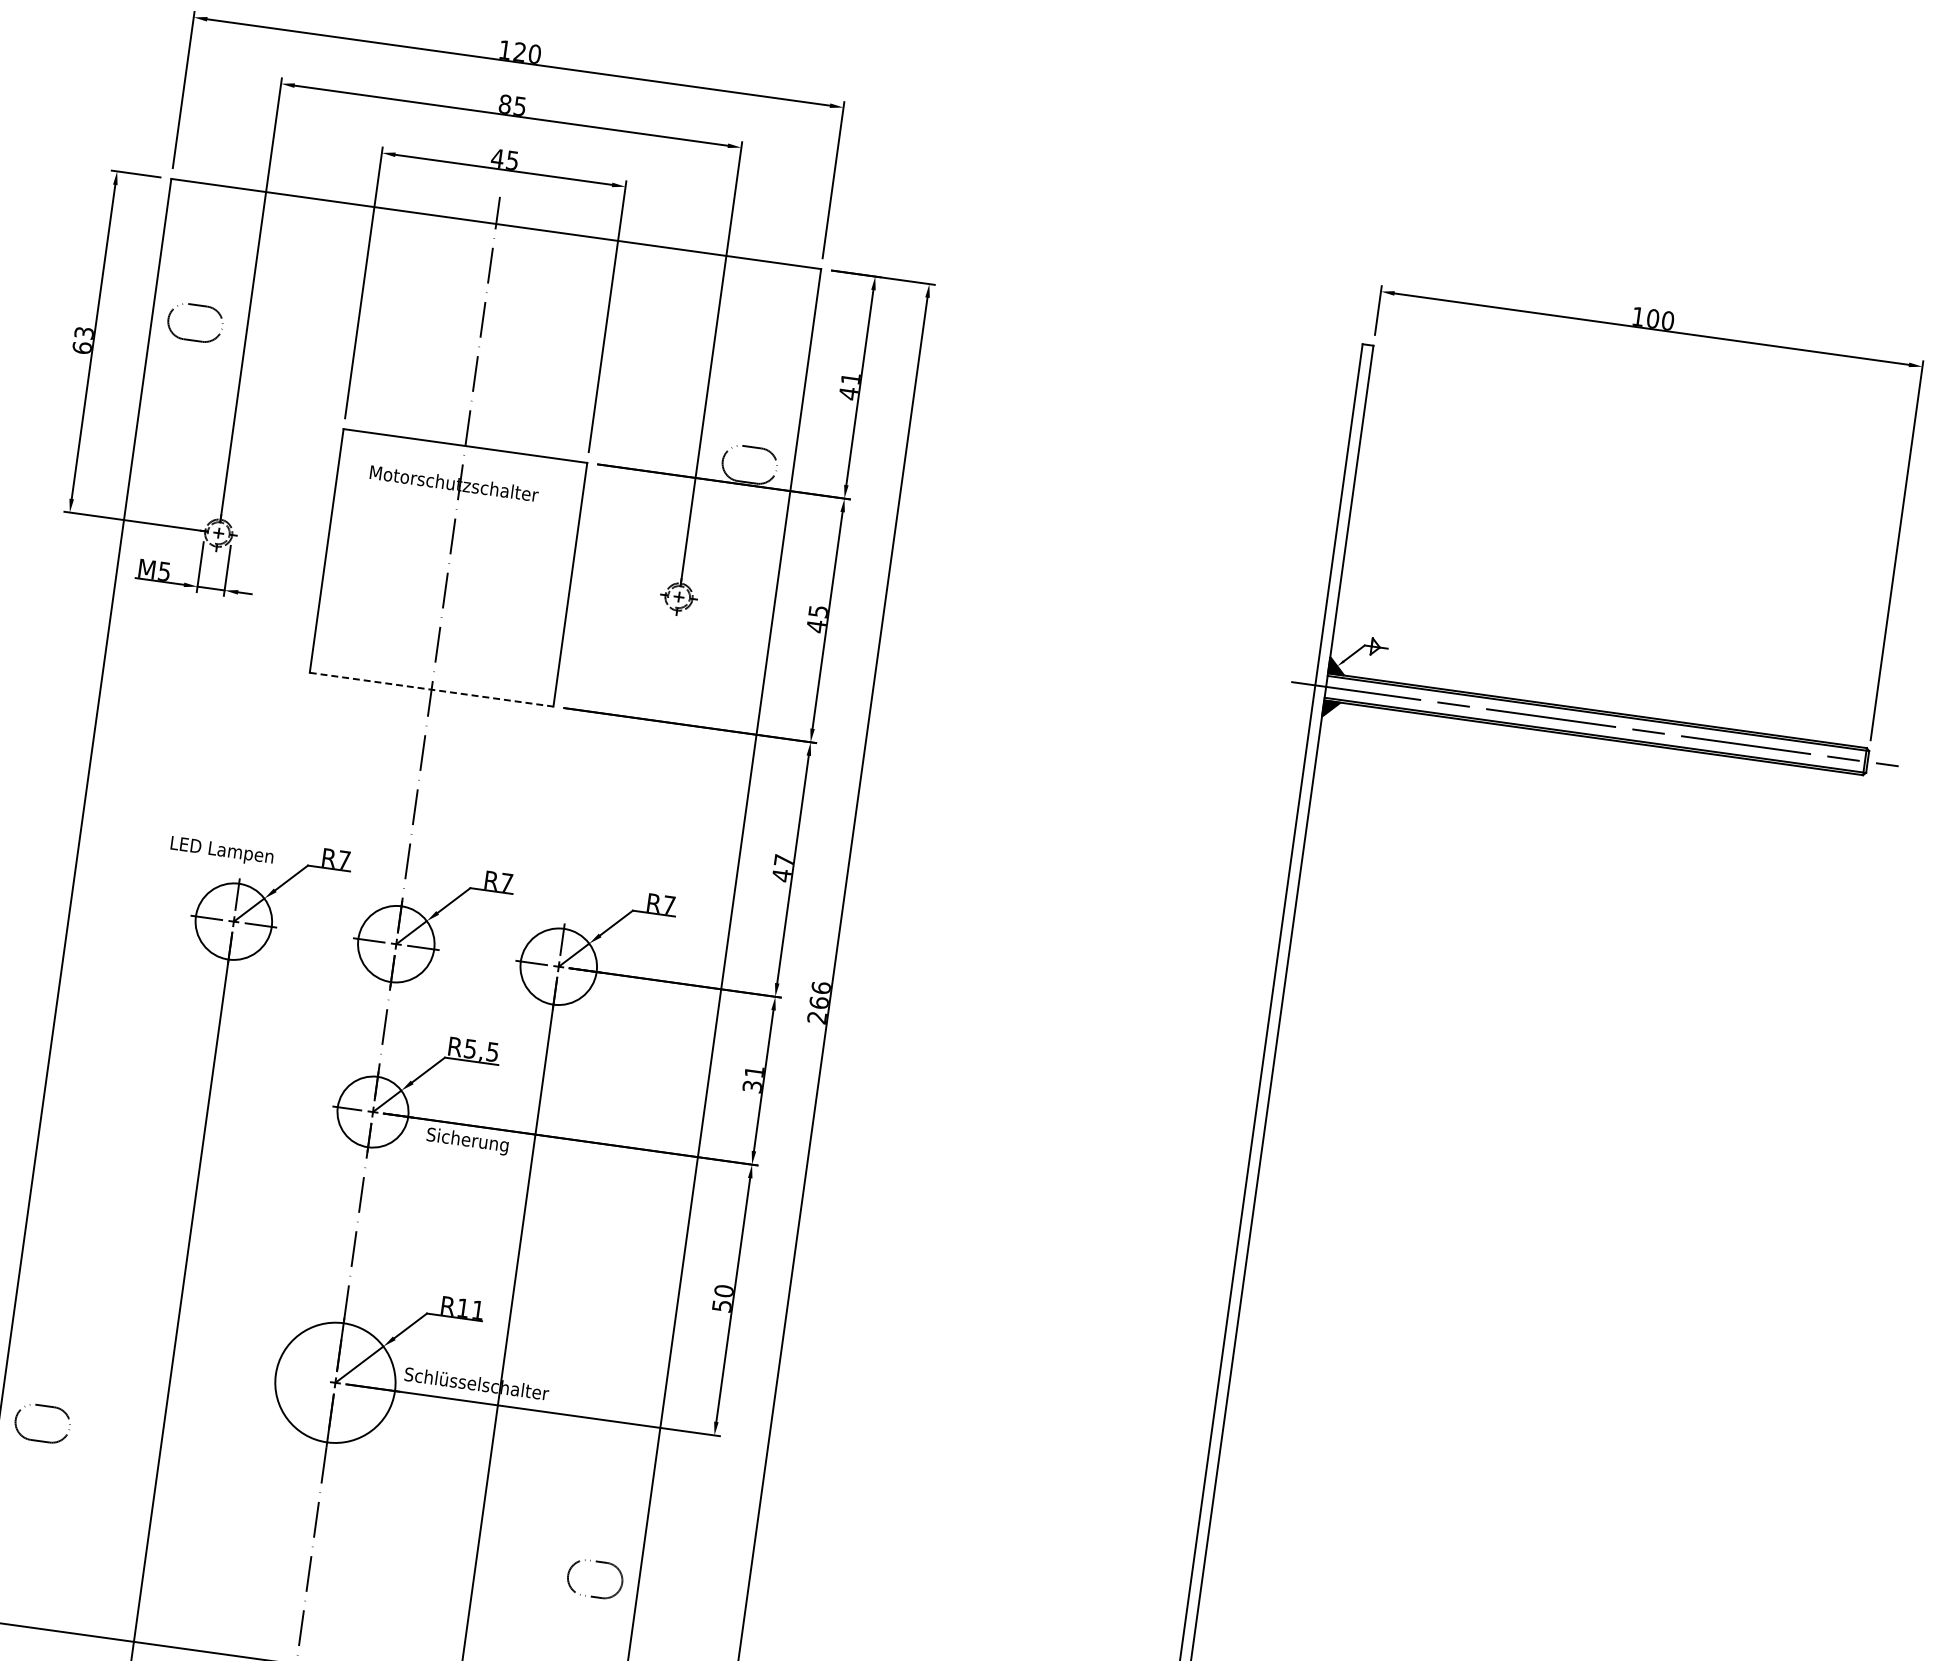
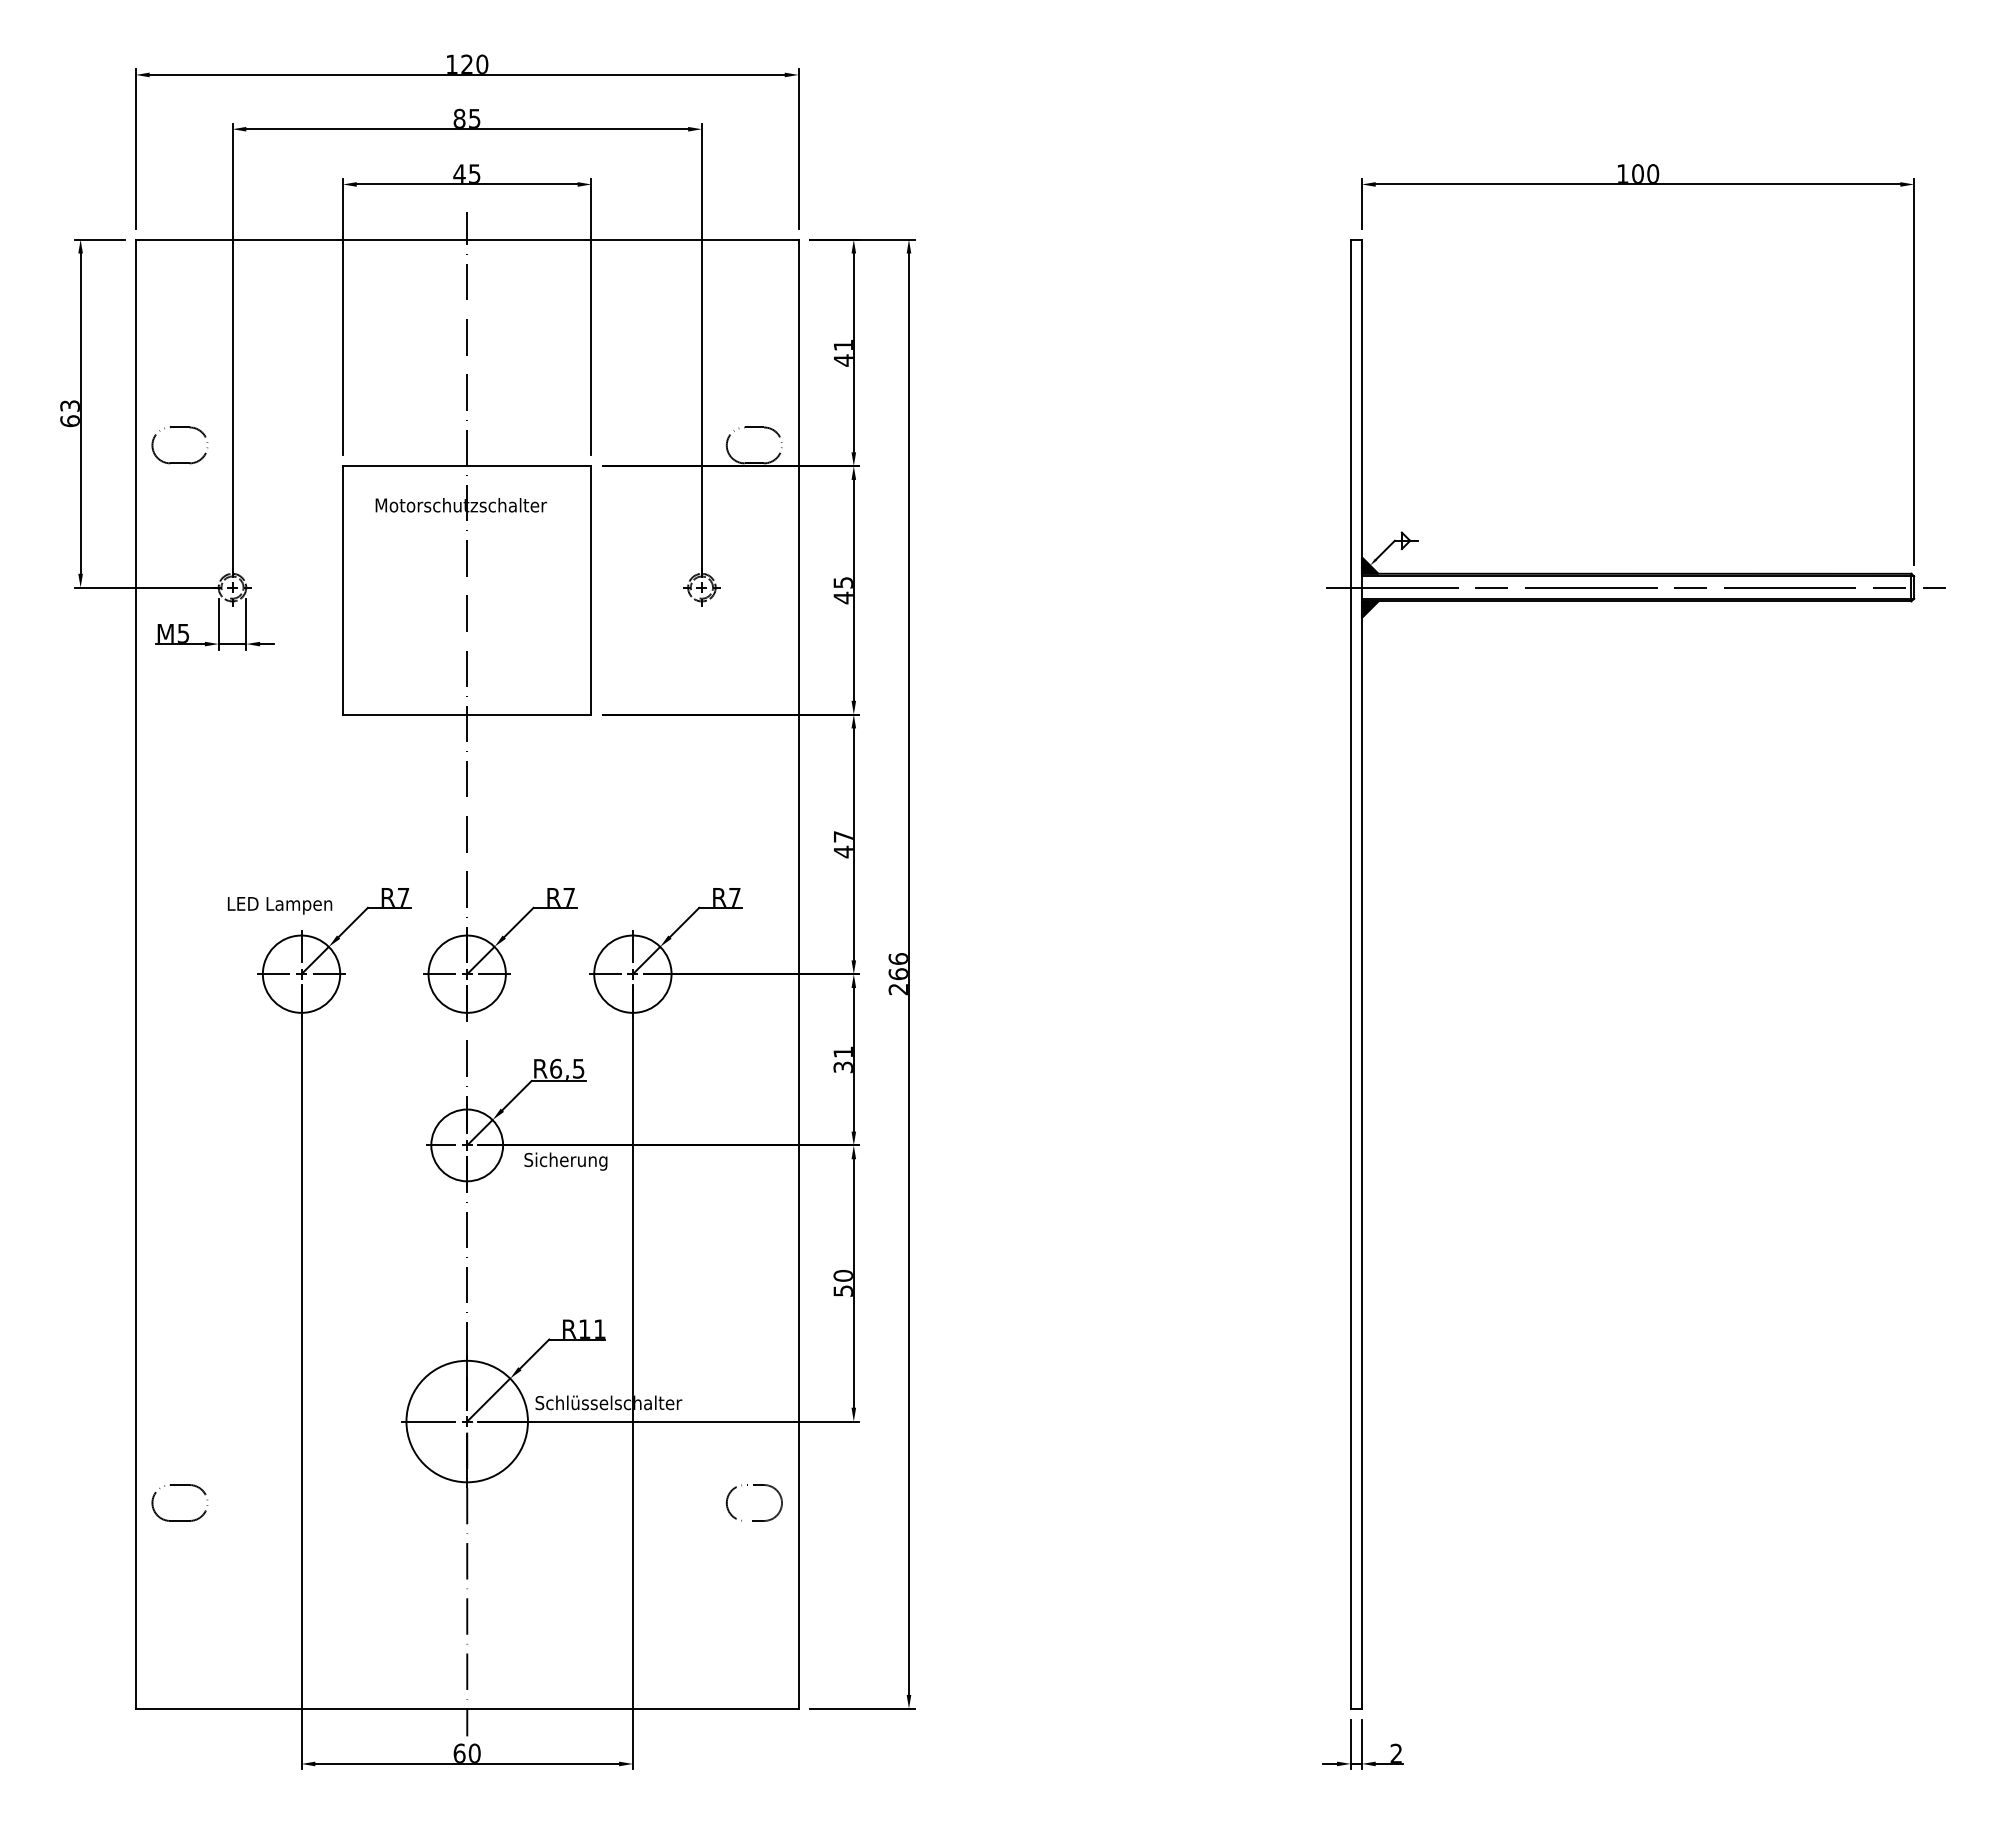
part: (192, 339) -> (179, 462), moved
line: (431, 689) -> (467, 714), dashed -> solid
text: (471, 1048) -> (556, 1068), R5,5 -> R6,5
line: (297, 1377) -> (428, 1421), added
part: (596, 1561) -> (753, 1485), moved

